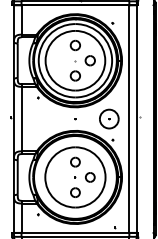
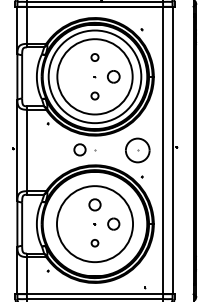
part: (75, 45) -> (94, 57), size x0.6
part: (75, 75) -> (94, 95), size x0.6
part: (63, 118) -> (79, 149), added
part: (75, 191) -> (94, 242), size x0.6

